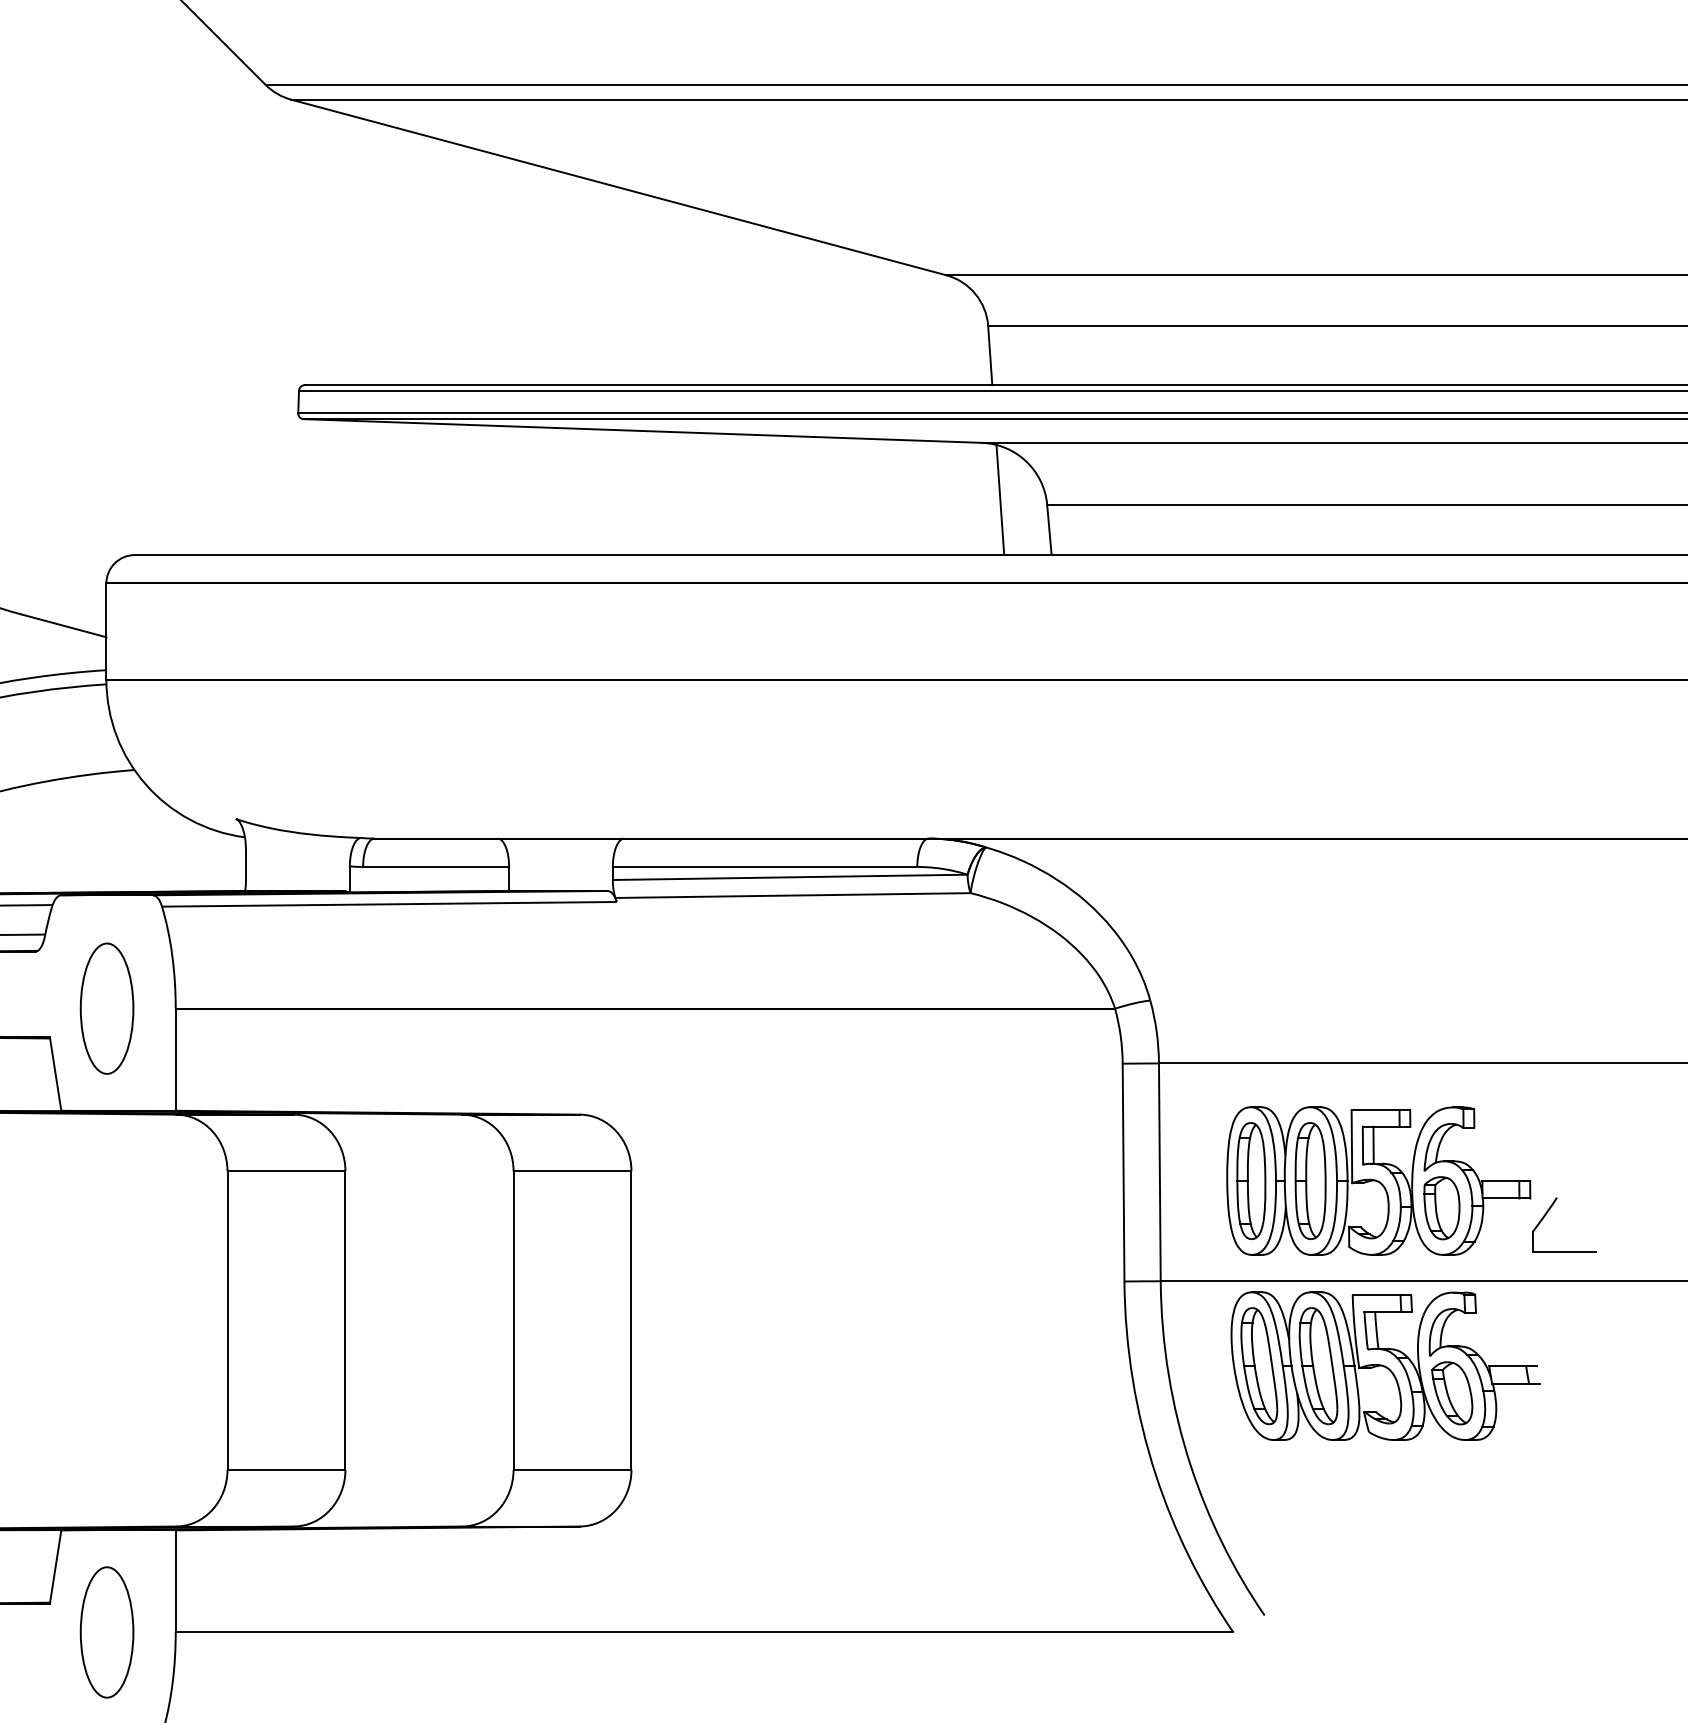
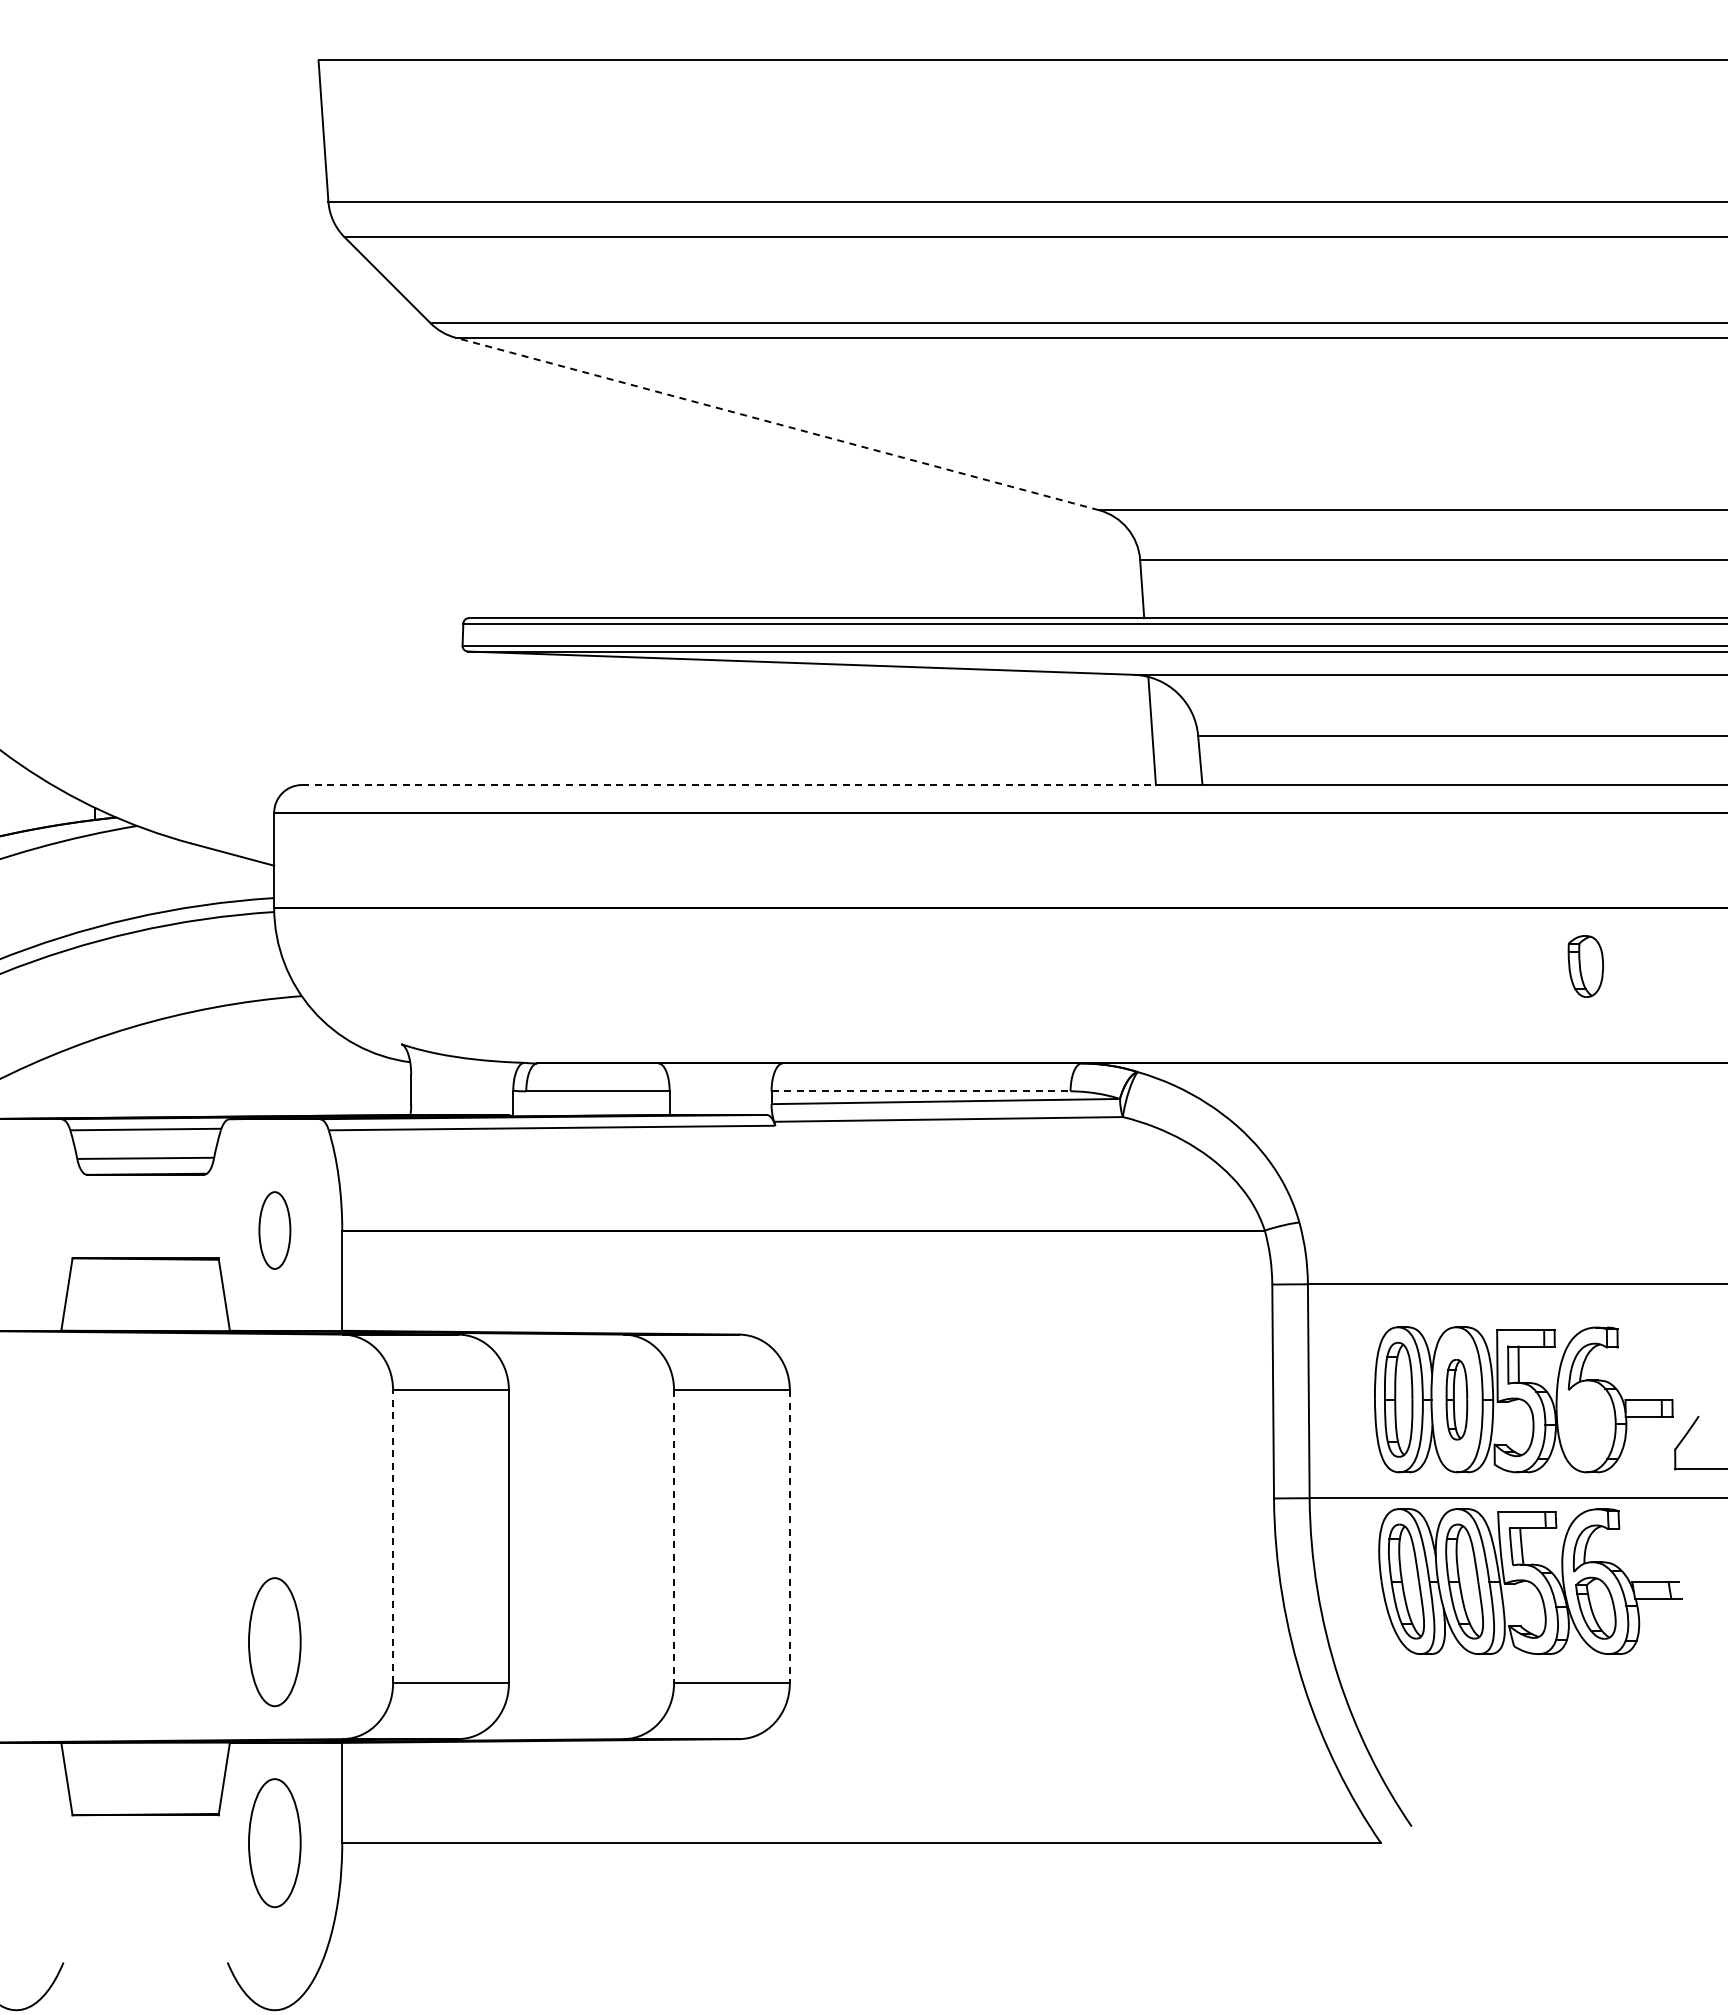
line: (617, 186) -> (776, 423), solid -> dashed
line: (569, 555) -> (728, 785), solid -> dashed
line: (765, 867) -> (921, 1091), solid -> dashed
part: (106, 1008) -> (274, 1230), size x0.6
part: (1310, 1180) -> (1456, 1399), size x0.7
part: (1441, 1208) -> (1585, 966), moved
line: (227, 1320) -> (393, 1536), solid -> dashed
line: (514, 1320) -> (674, 1536), solid -> dashed
line: (631, 1320) -> (789, 1536), solid -> dashed
part: (106, 1428) -> (274, 1642), added

